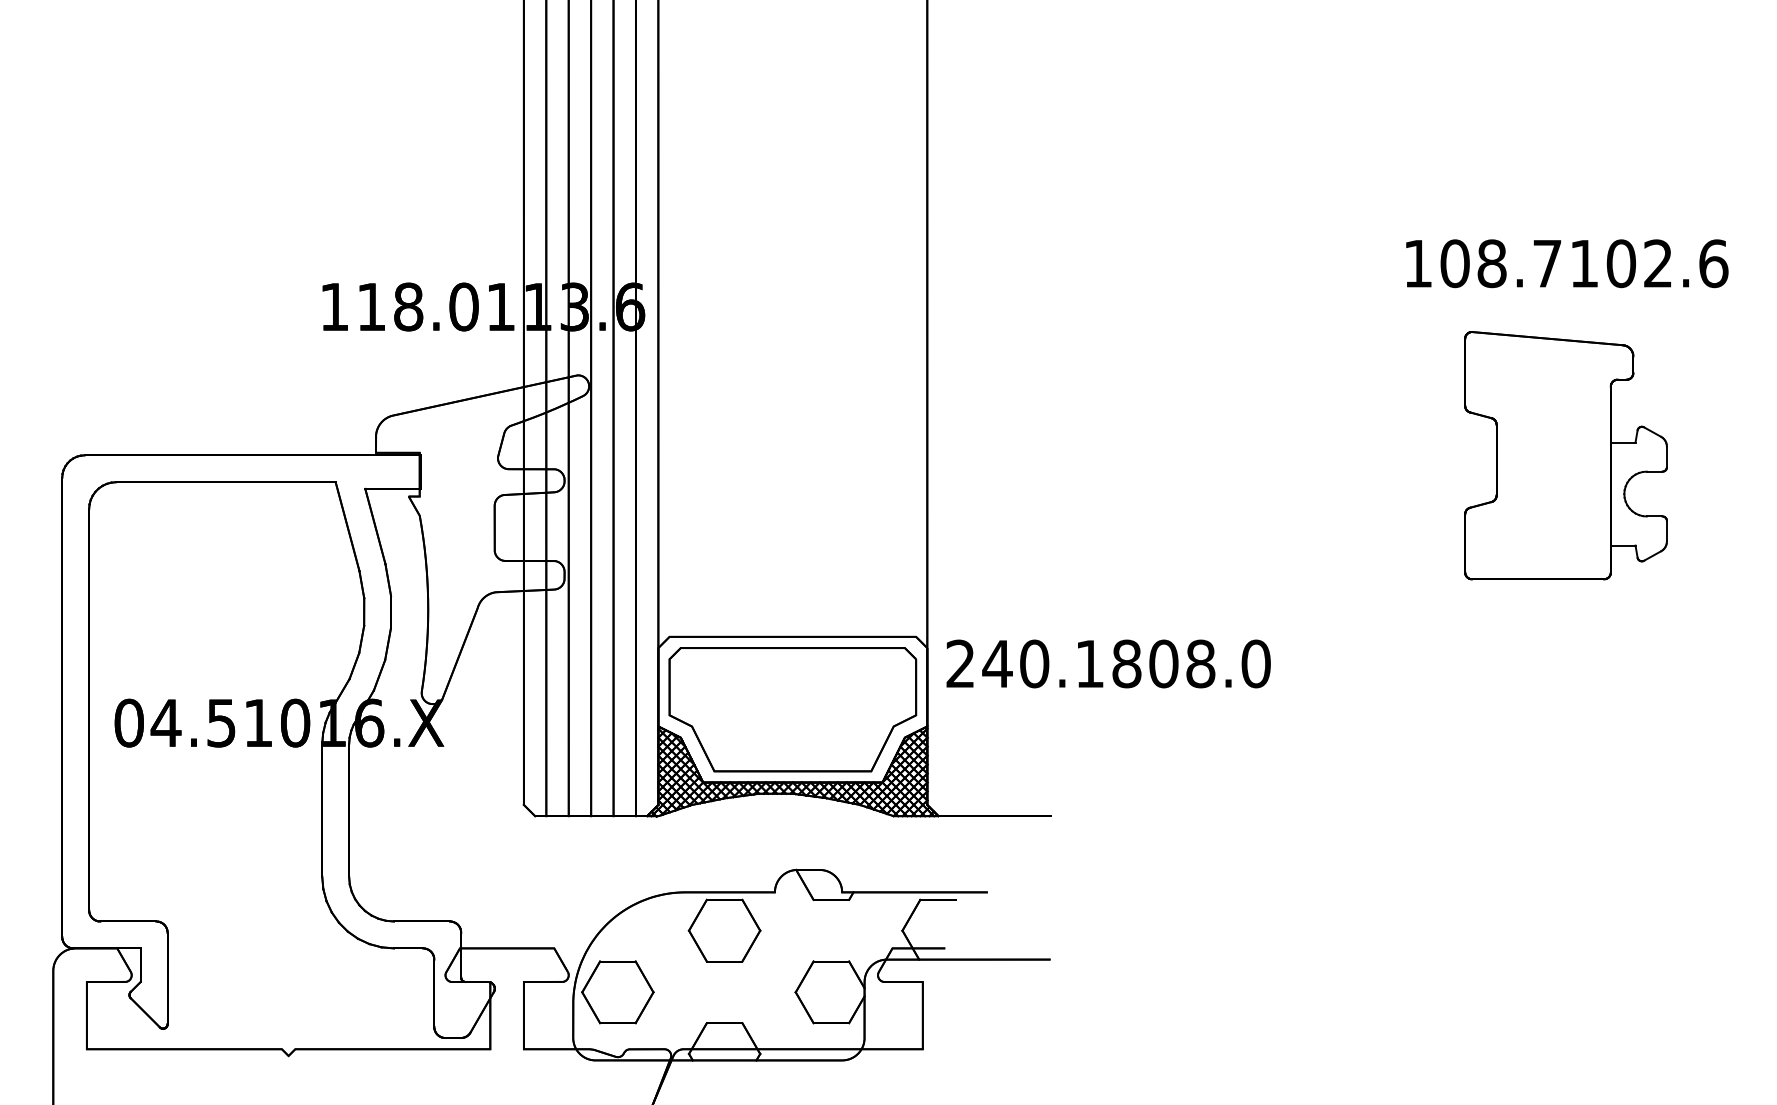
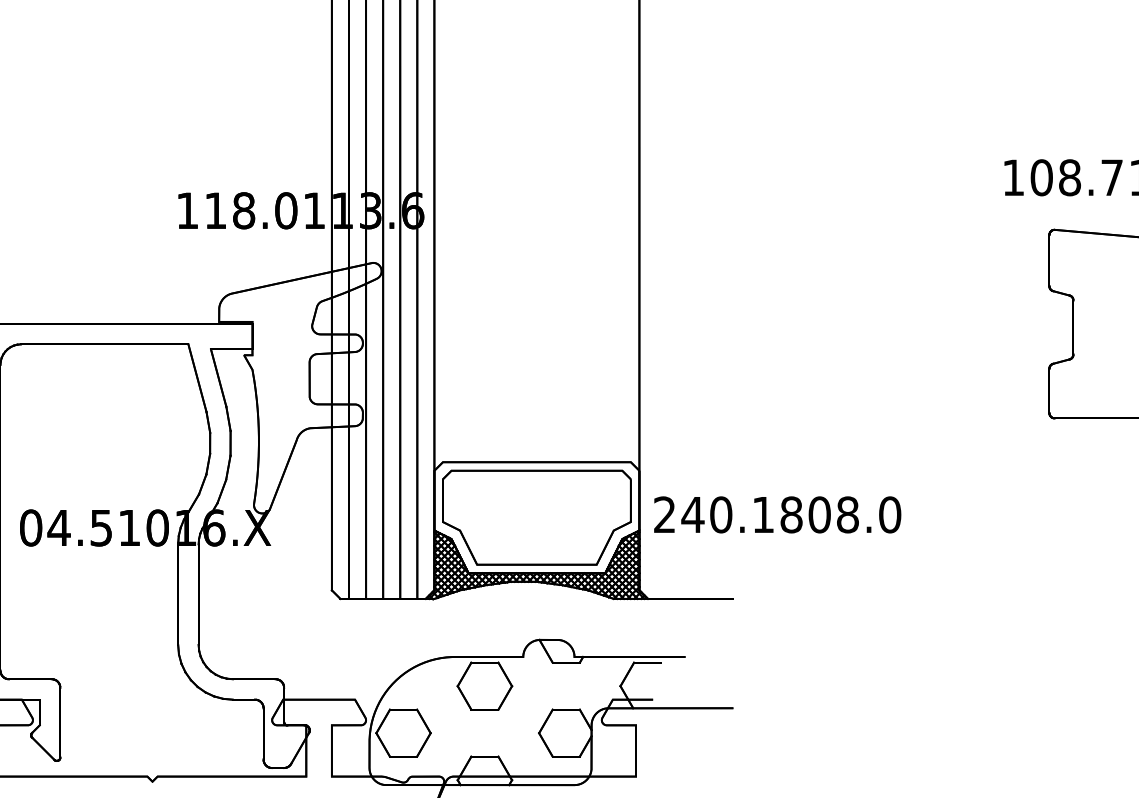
text: (1108, 663) -> (777, 514), moved

